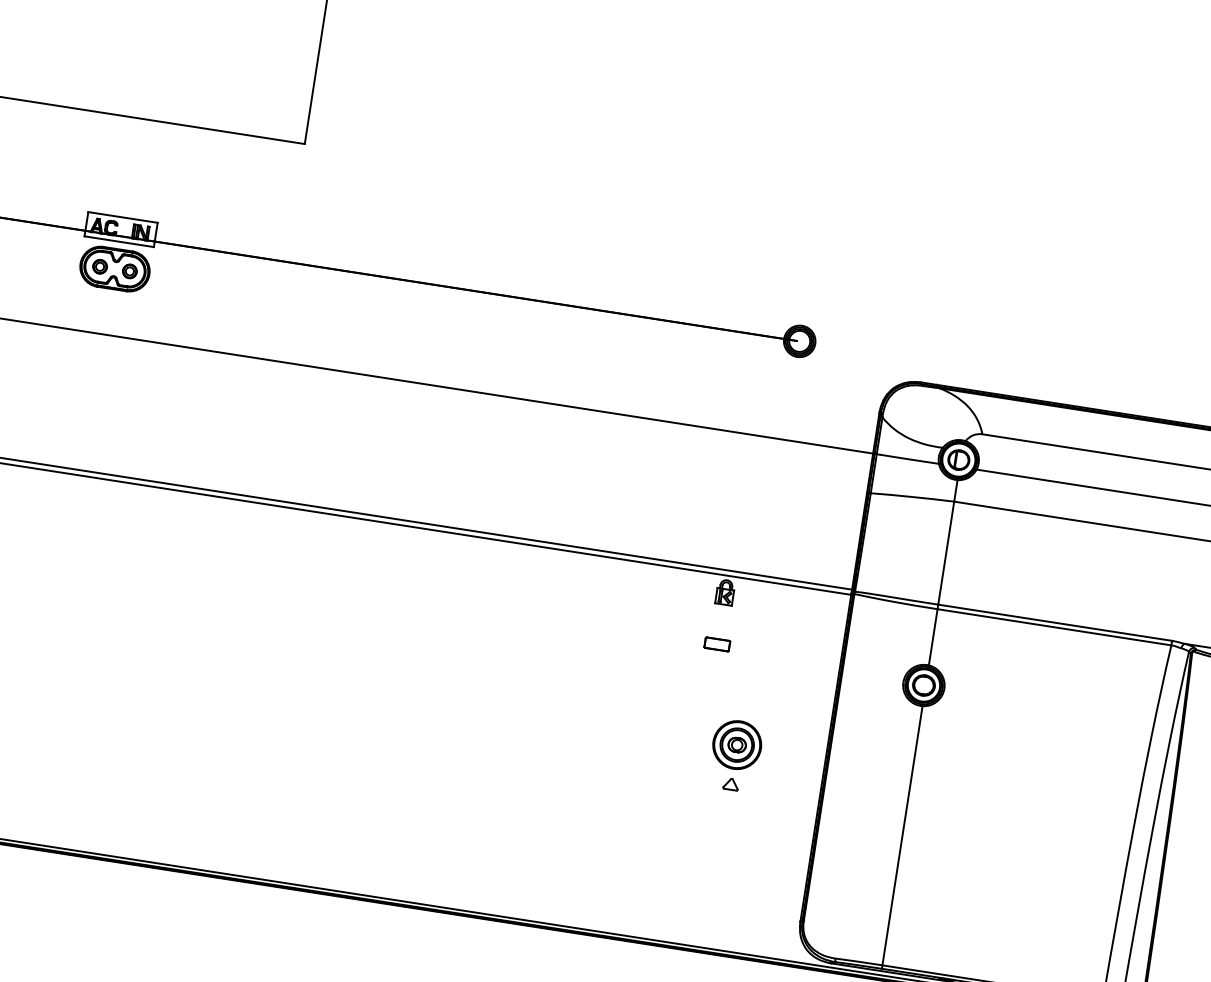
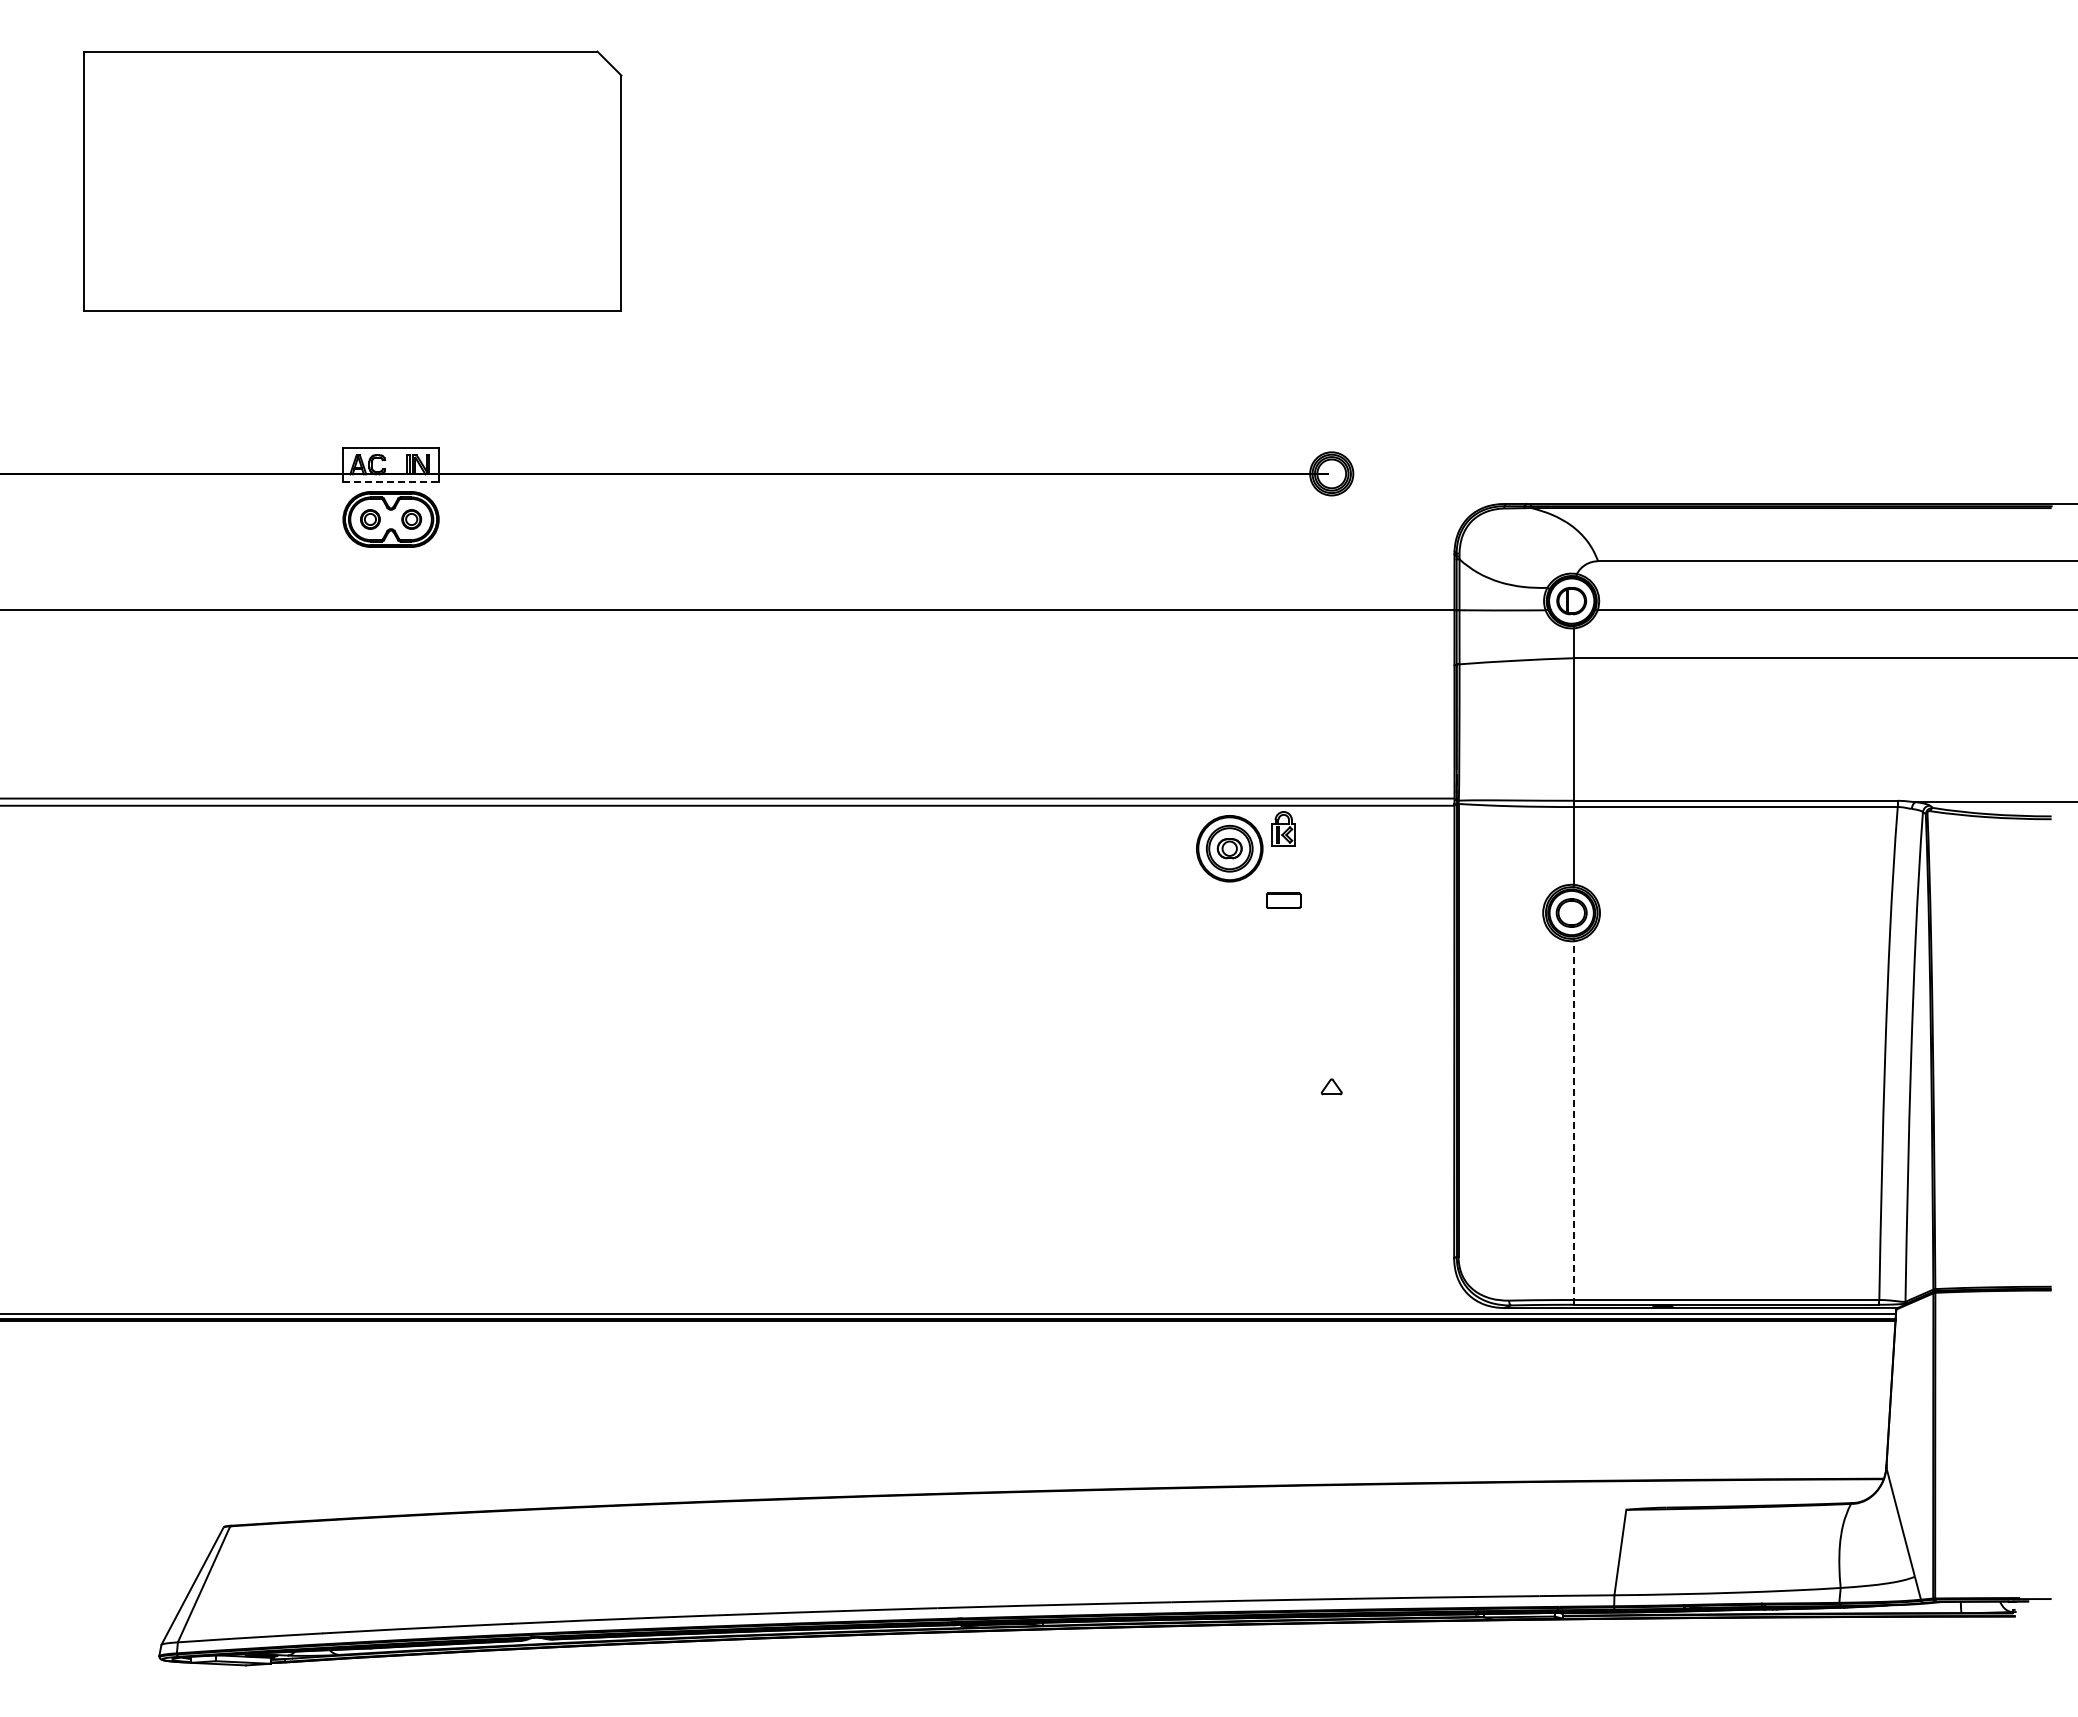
line: (119, 241) -> (391, 481), solid -> dashed
part: (737, 744) -> (1229, 848), moved
line: (902, 837) -> (1574, 1123), solid -> dashed

